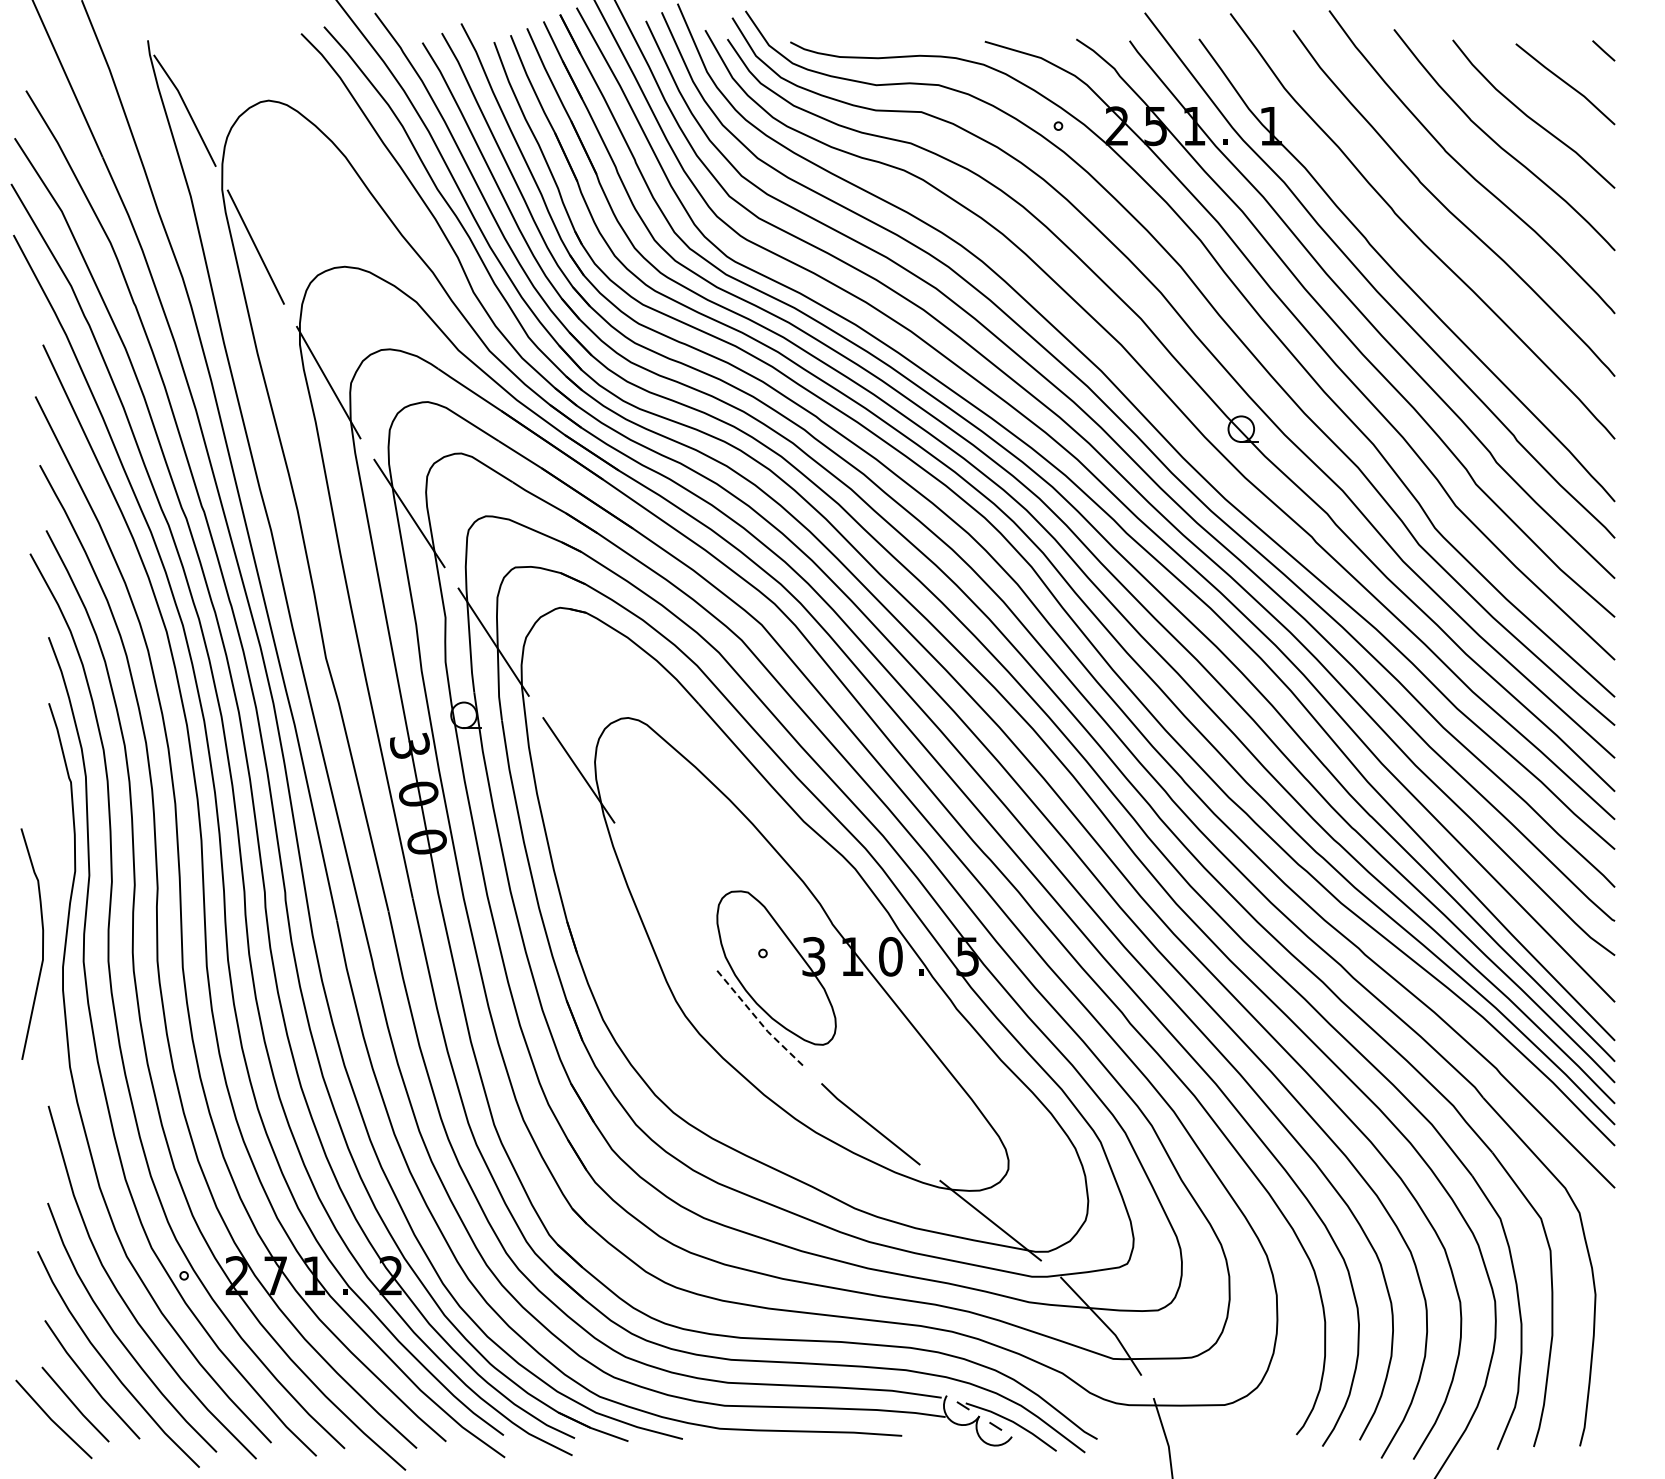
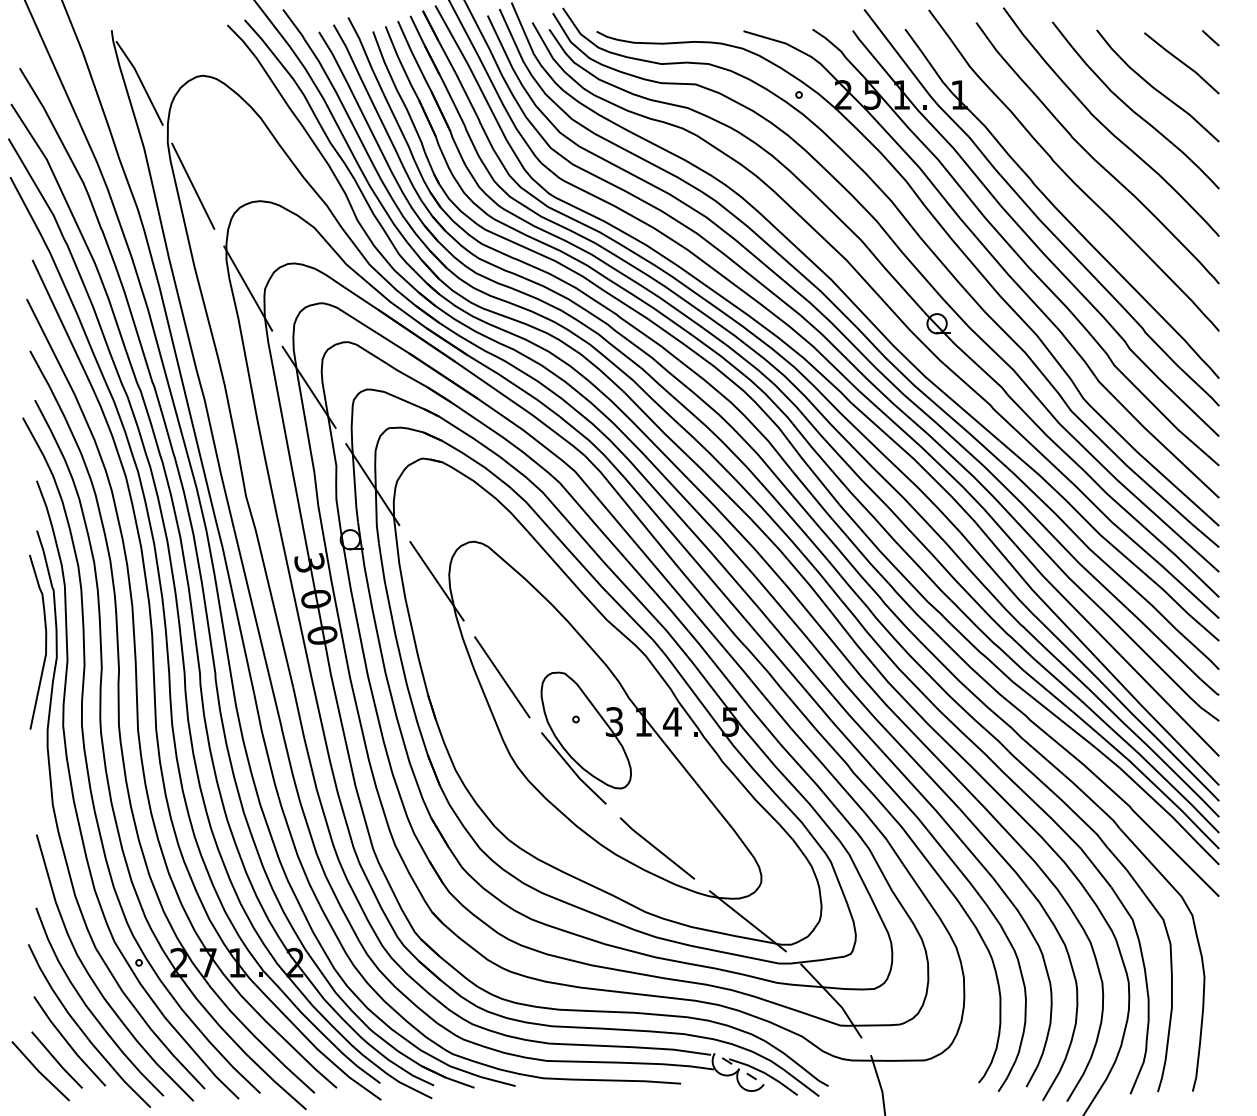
line: (665, 897) -> (502, 677), added
curve: (42, 943) -> (45, 641), moved
text: (890, 956) -> (672, 721), 0 -> 4
line: (758, 1020) -> (572, 770), dashed -> solid

